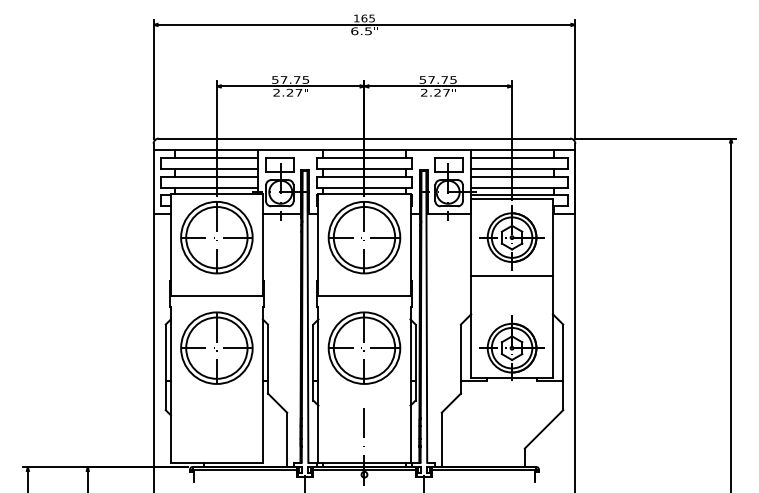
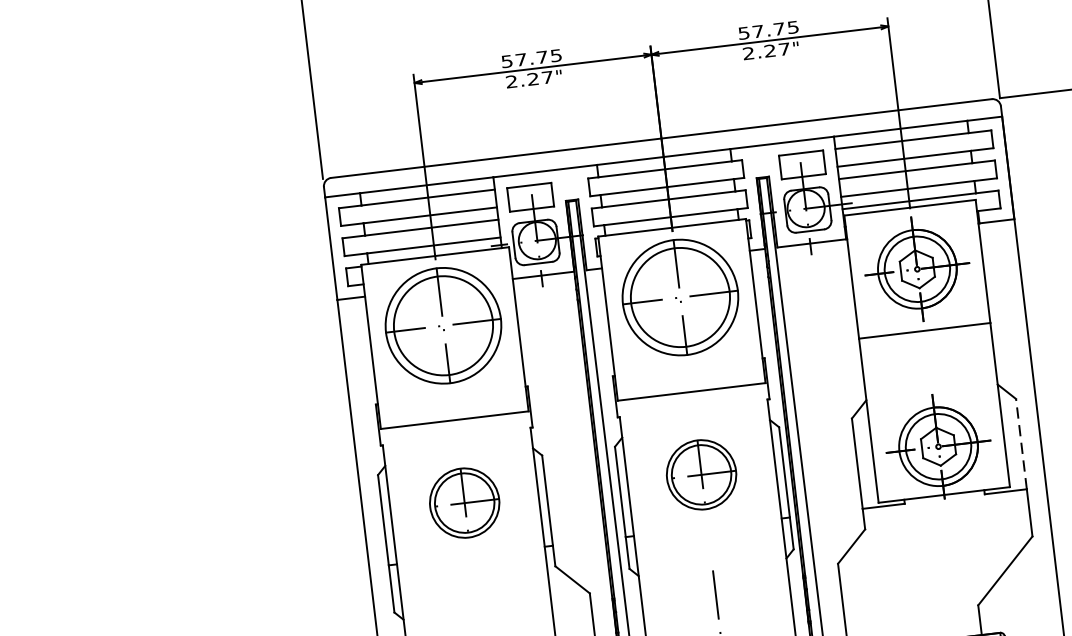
part: (216, 347) -> (463, 502), size x0.6
part: (364, 347) -> (701, 473), size x0.6
line: (563, 352) -> (1021, 443), solid -> dashed

